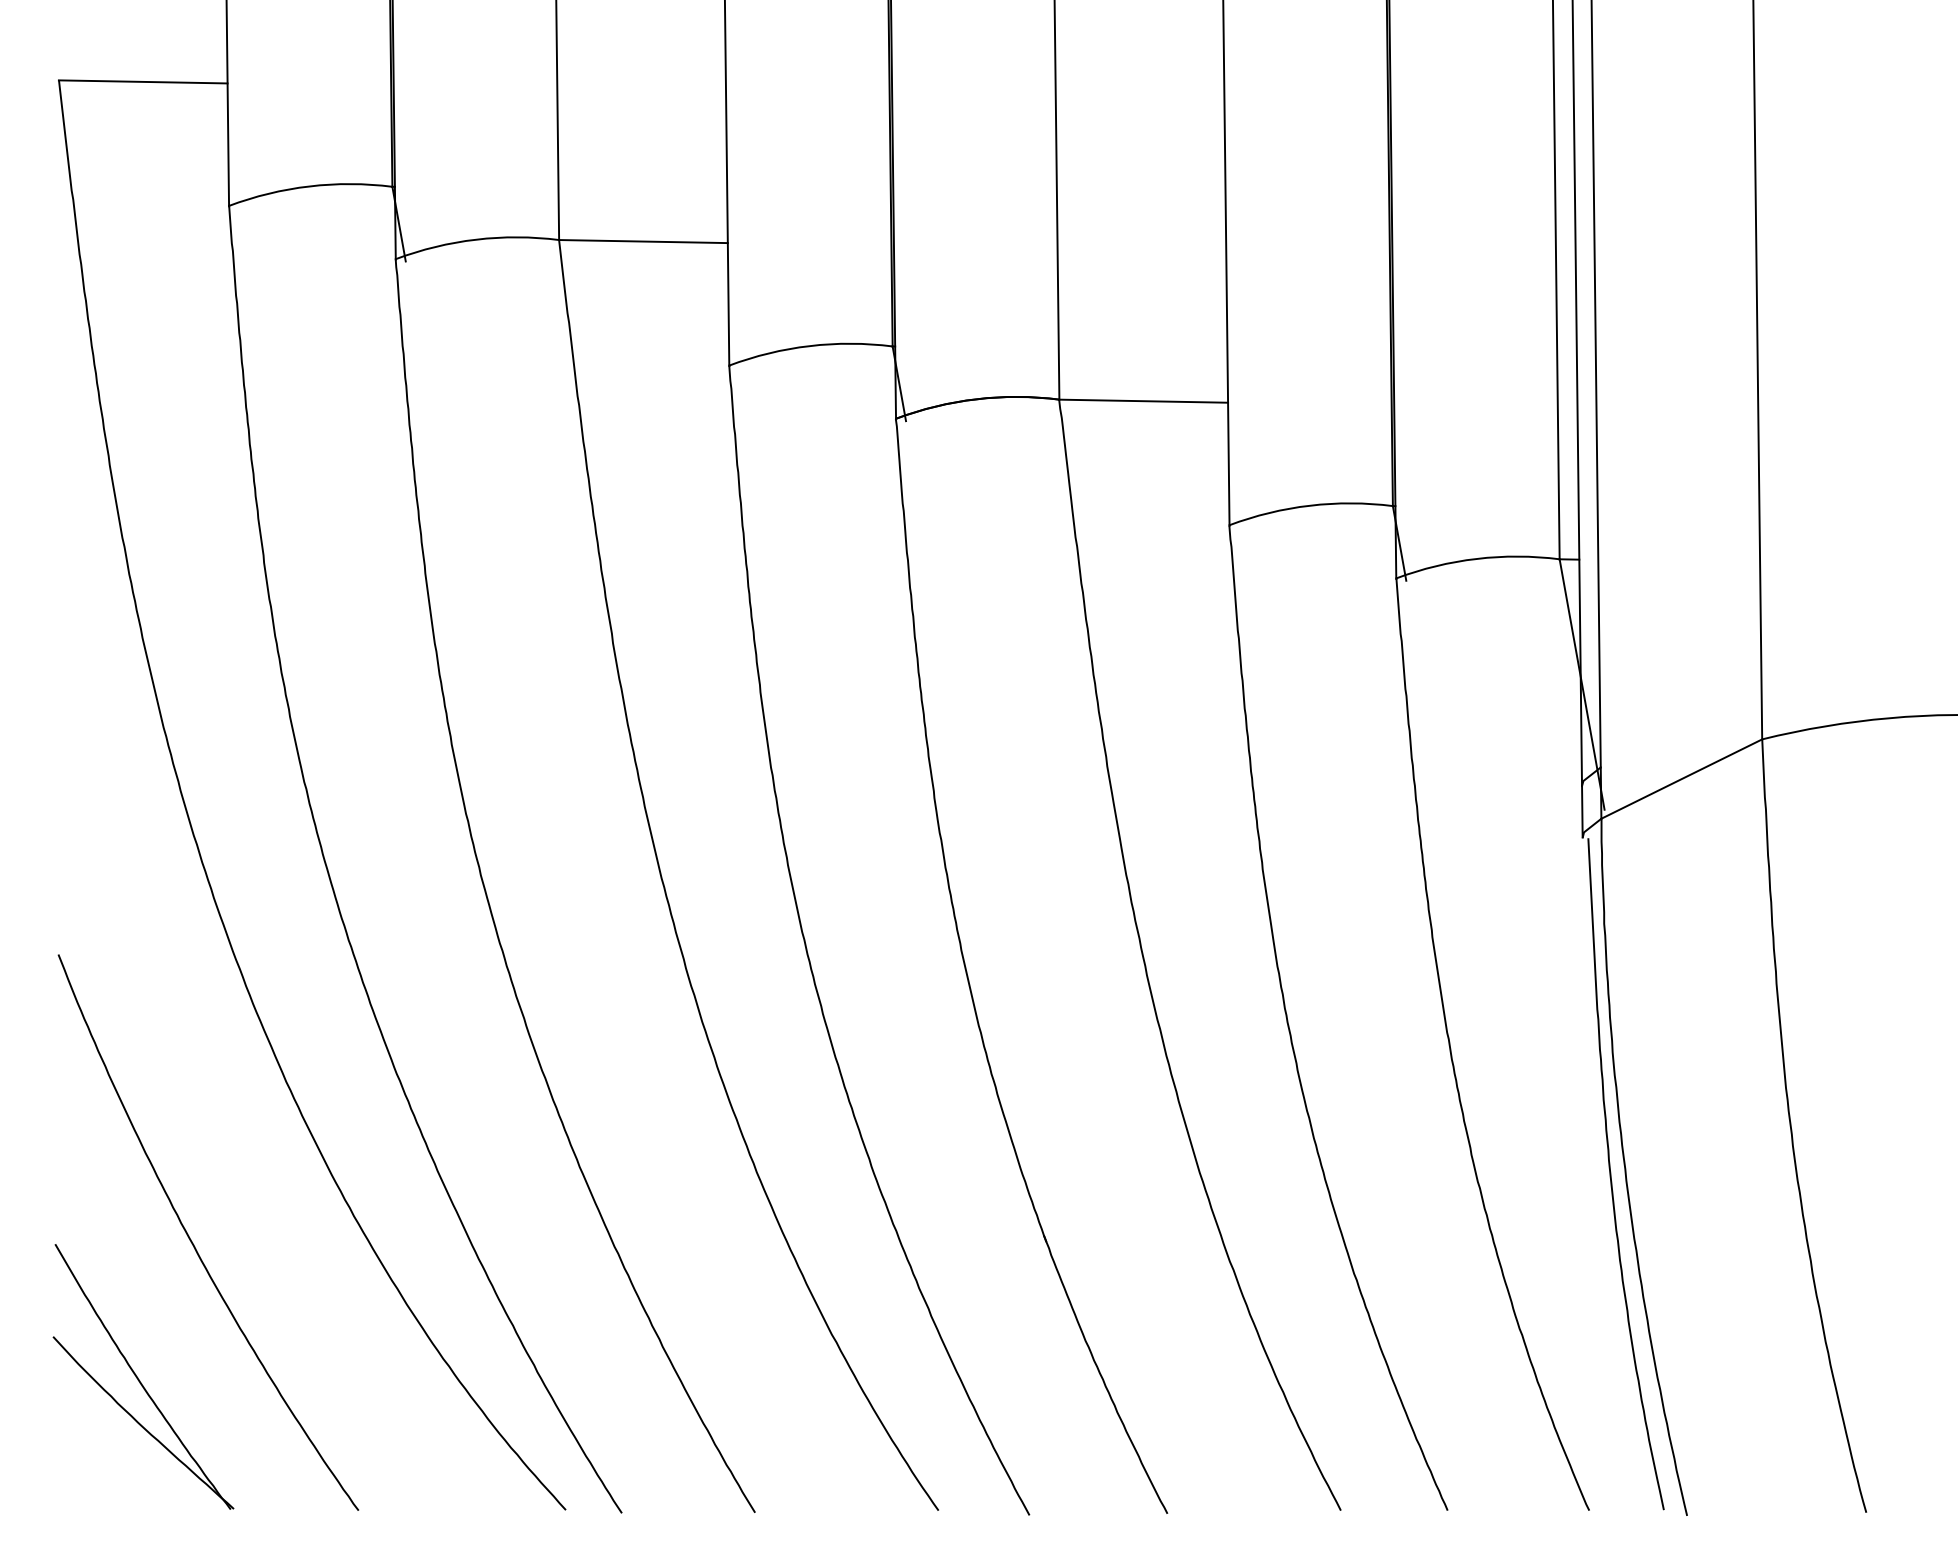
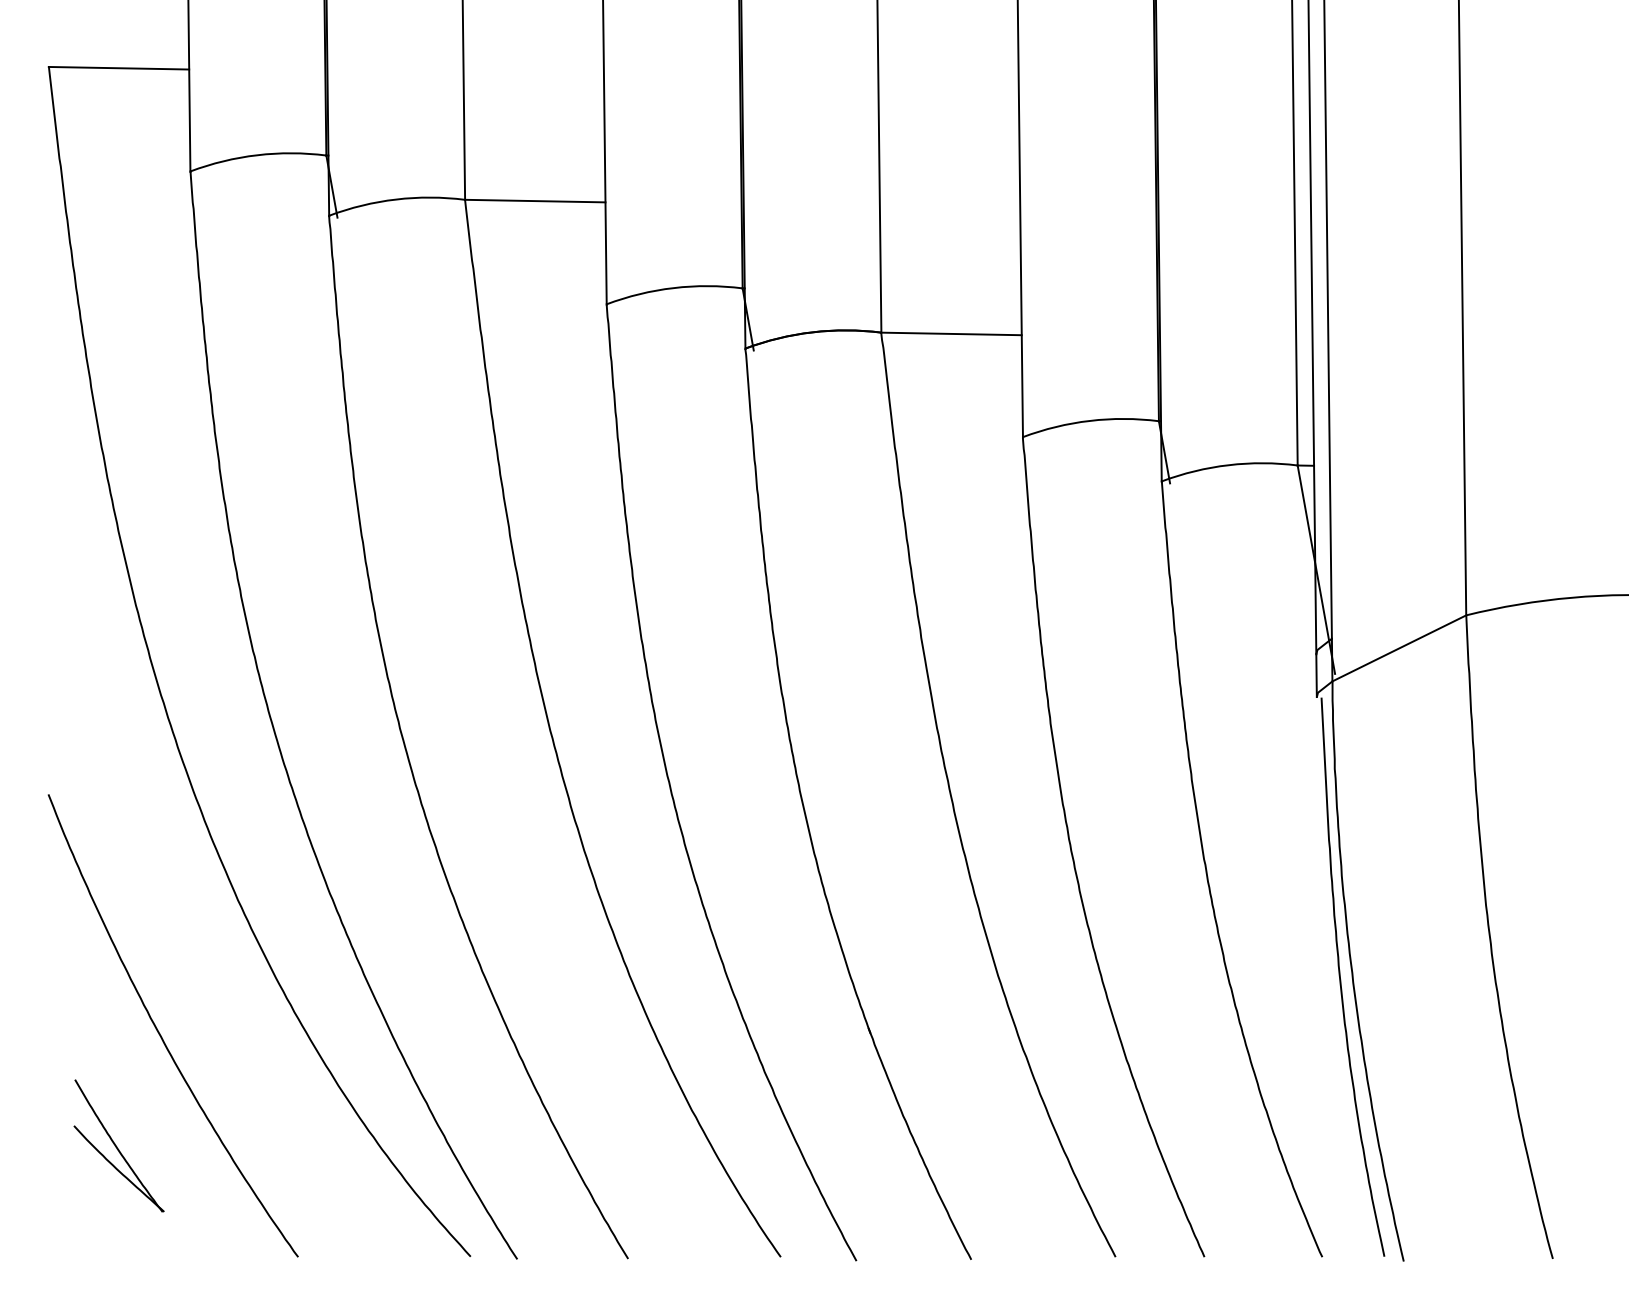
part: (142, 1376) -> (118, 1145), size x0.6

